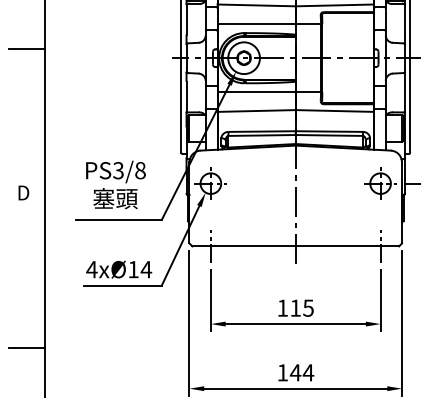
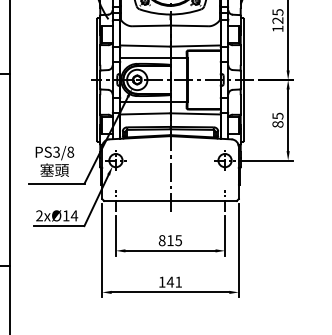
text: (91, 269) -> (39, 215), 4xØ14 -> 2xØ14
text: (281, 307) -> (161, 240), 115 -> 815
text: (308, 371) -> (178, 281), 144 -> 141

